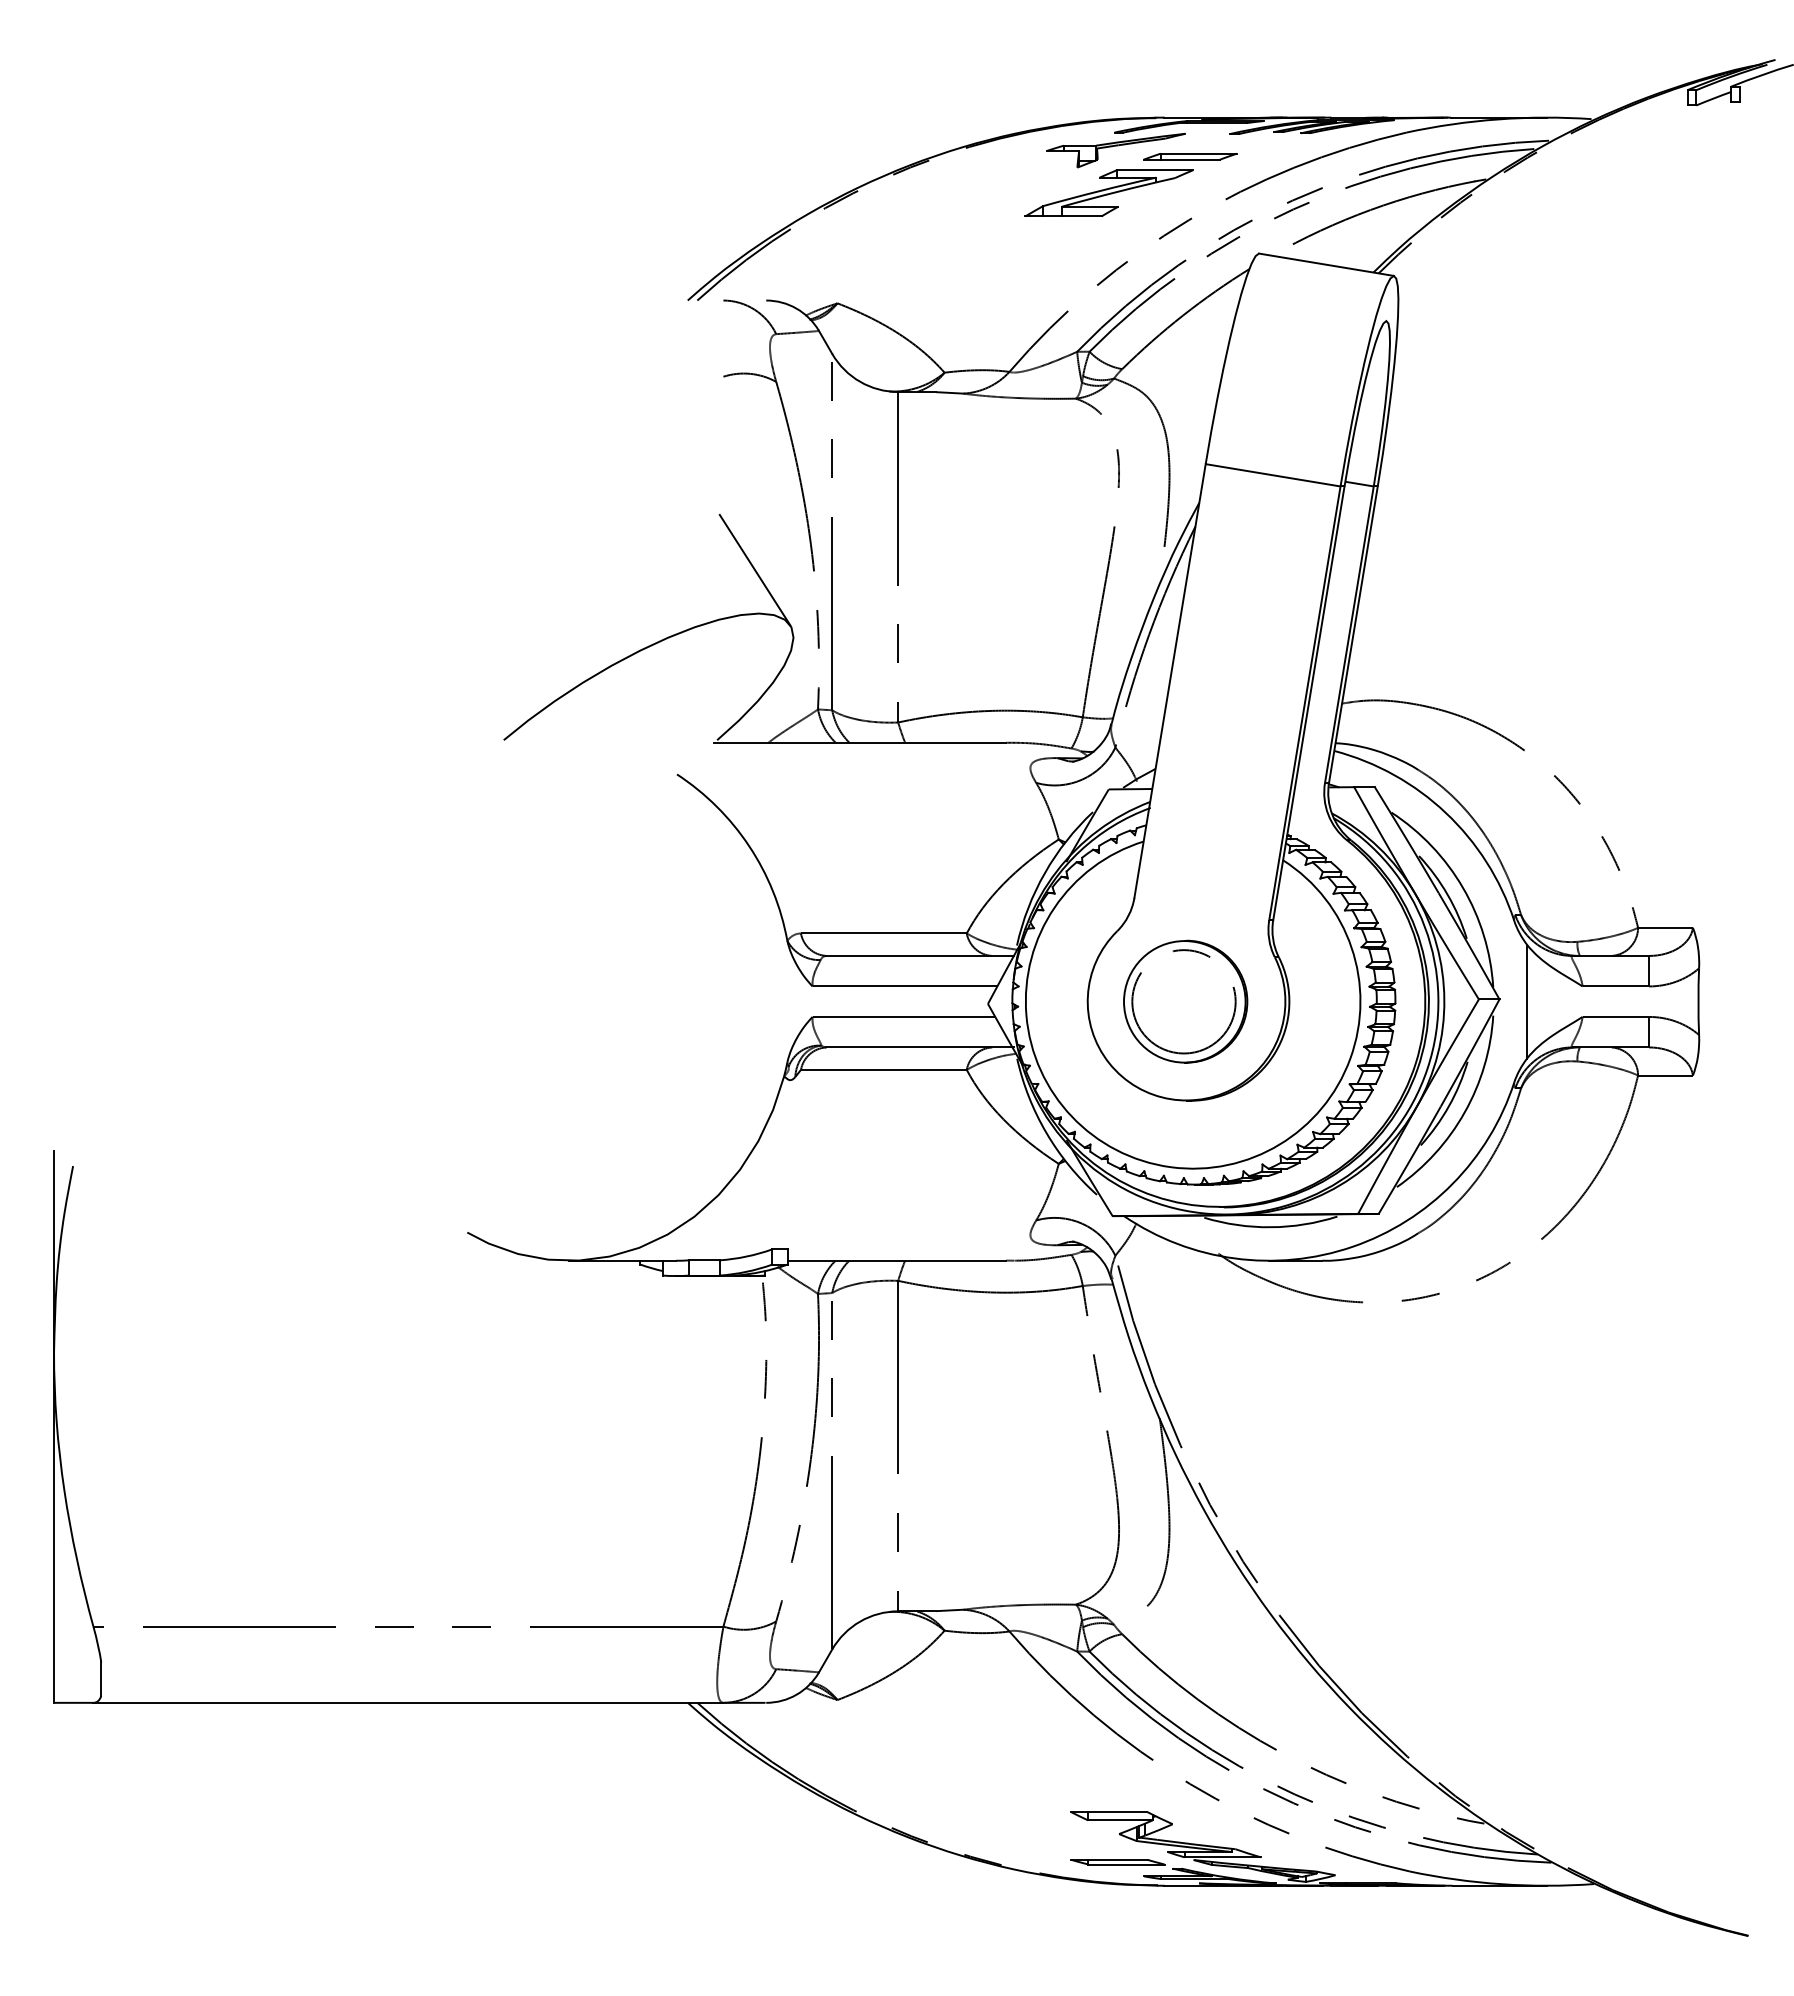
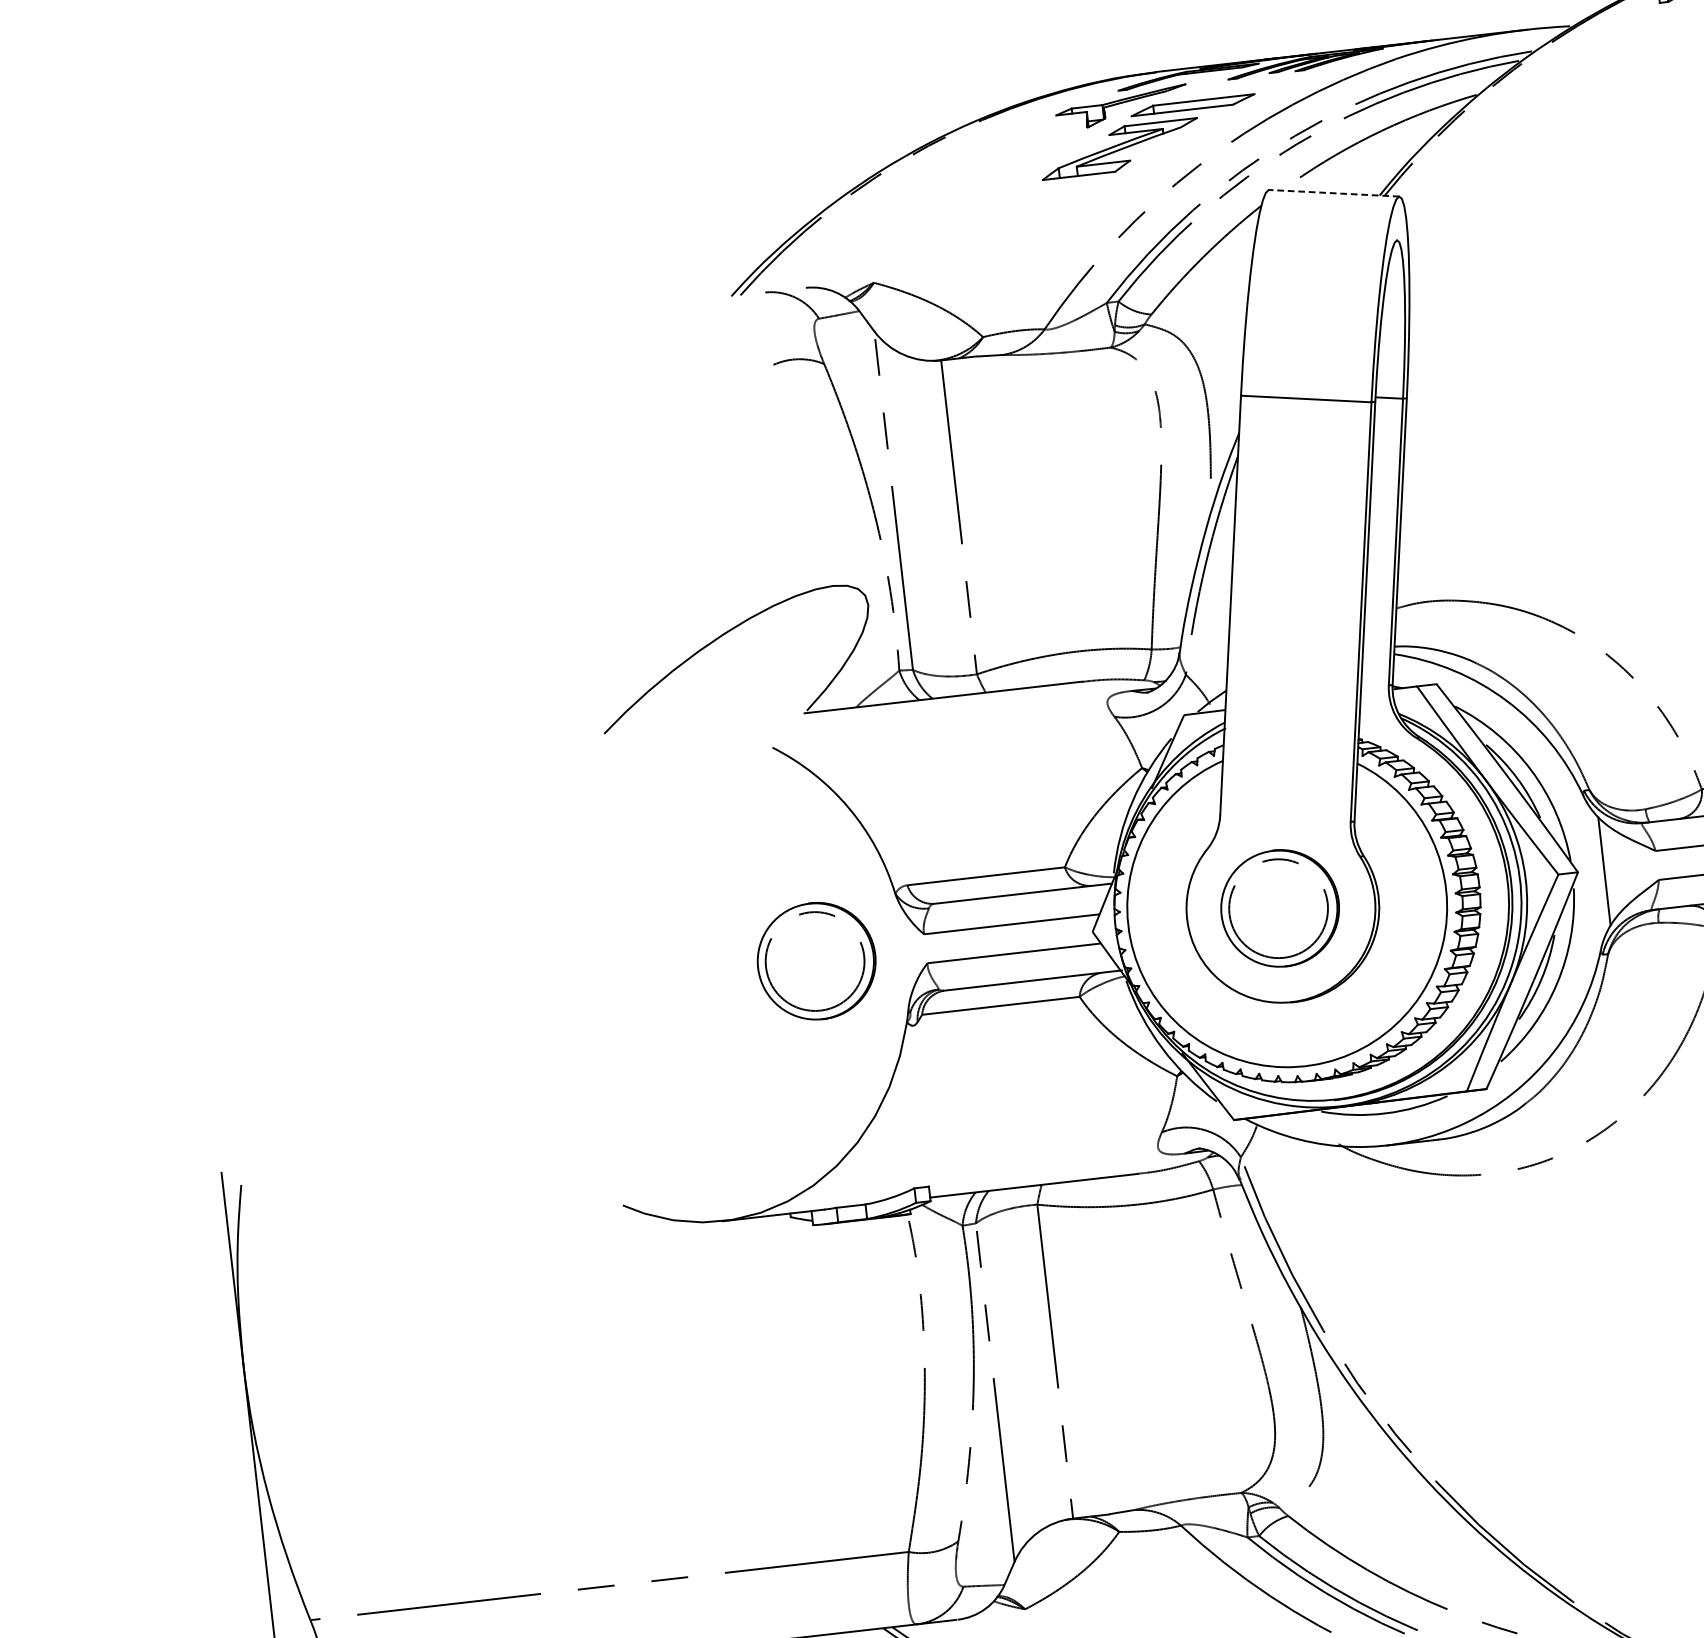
part: (1190, 156) -> (1193, 105), size x1.4
line: (1326, 264) -> (1334, 193), solid -> dashed
line: (754, 569) -> (823, 544), removed
part: (697, 1001) -> (816, 961), added

